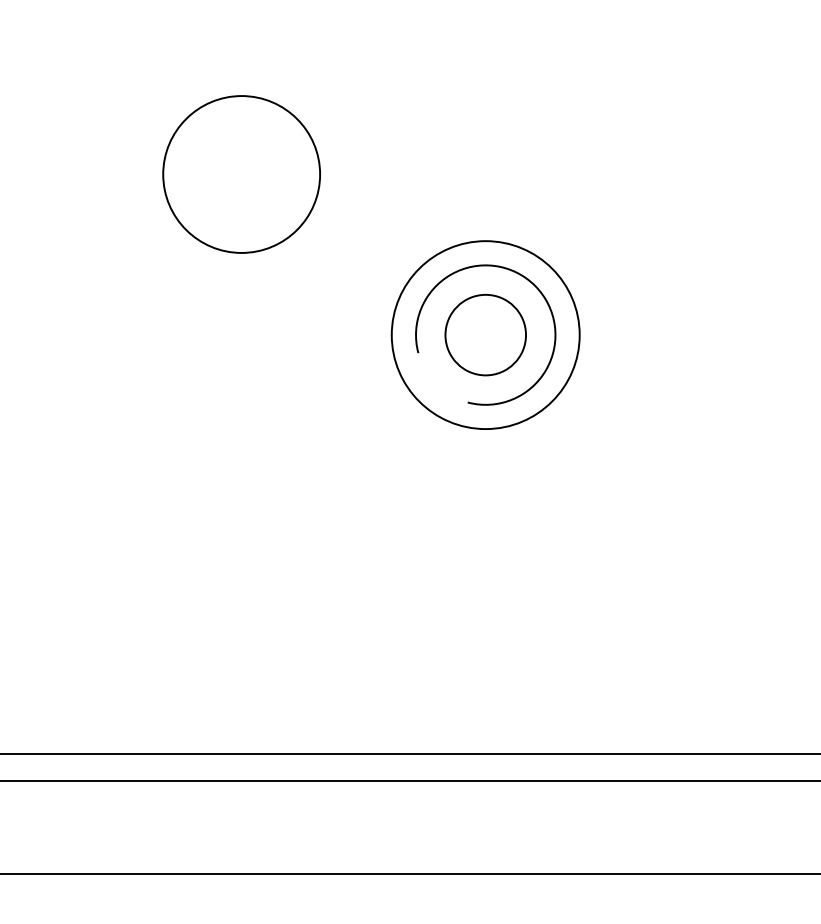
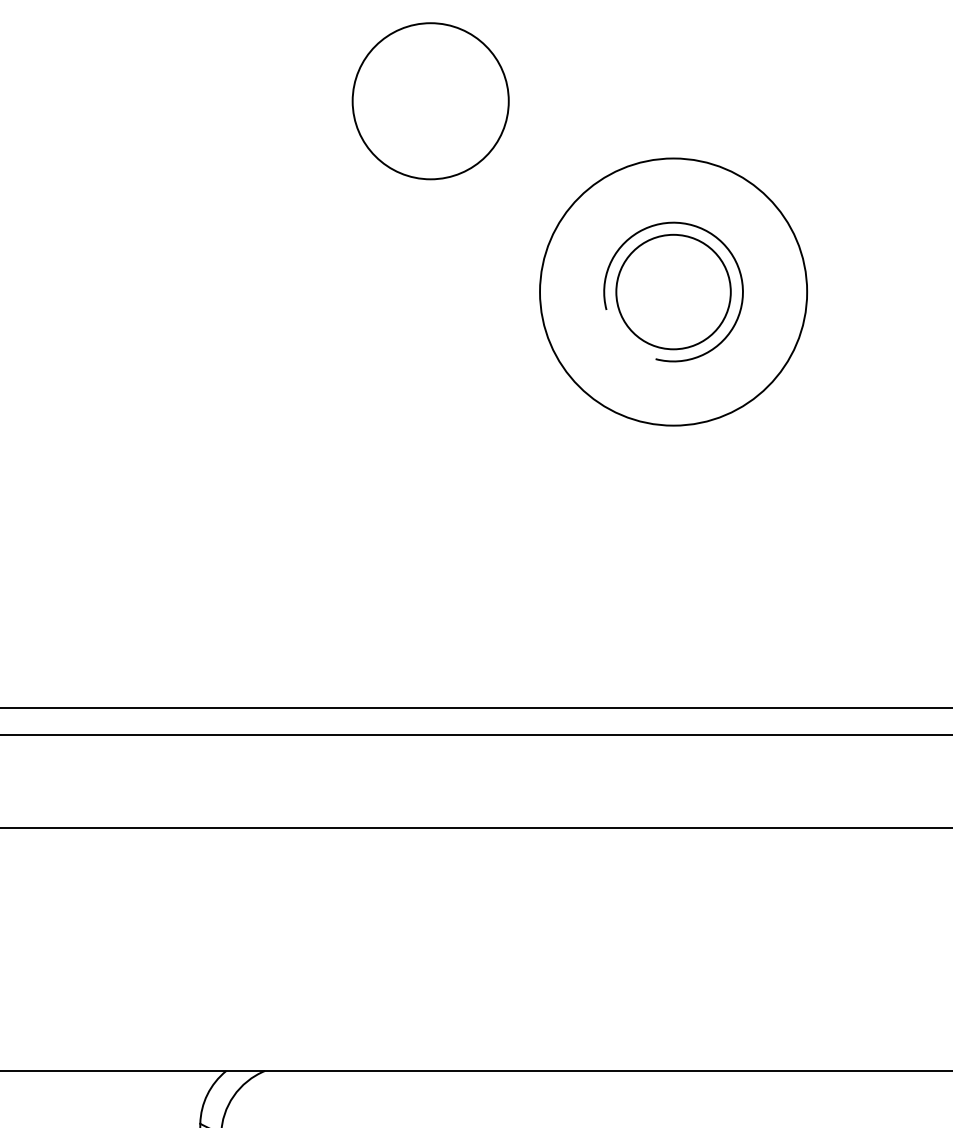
circle: (241, 174) -> (430, 101), moved
circle: (485, 334) -> (673, 291), size x1.43
circle: (485, 334) -> (673, 291), size x1.43

